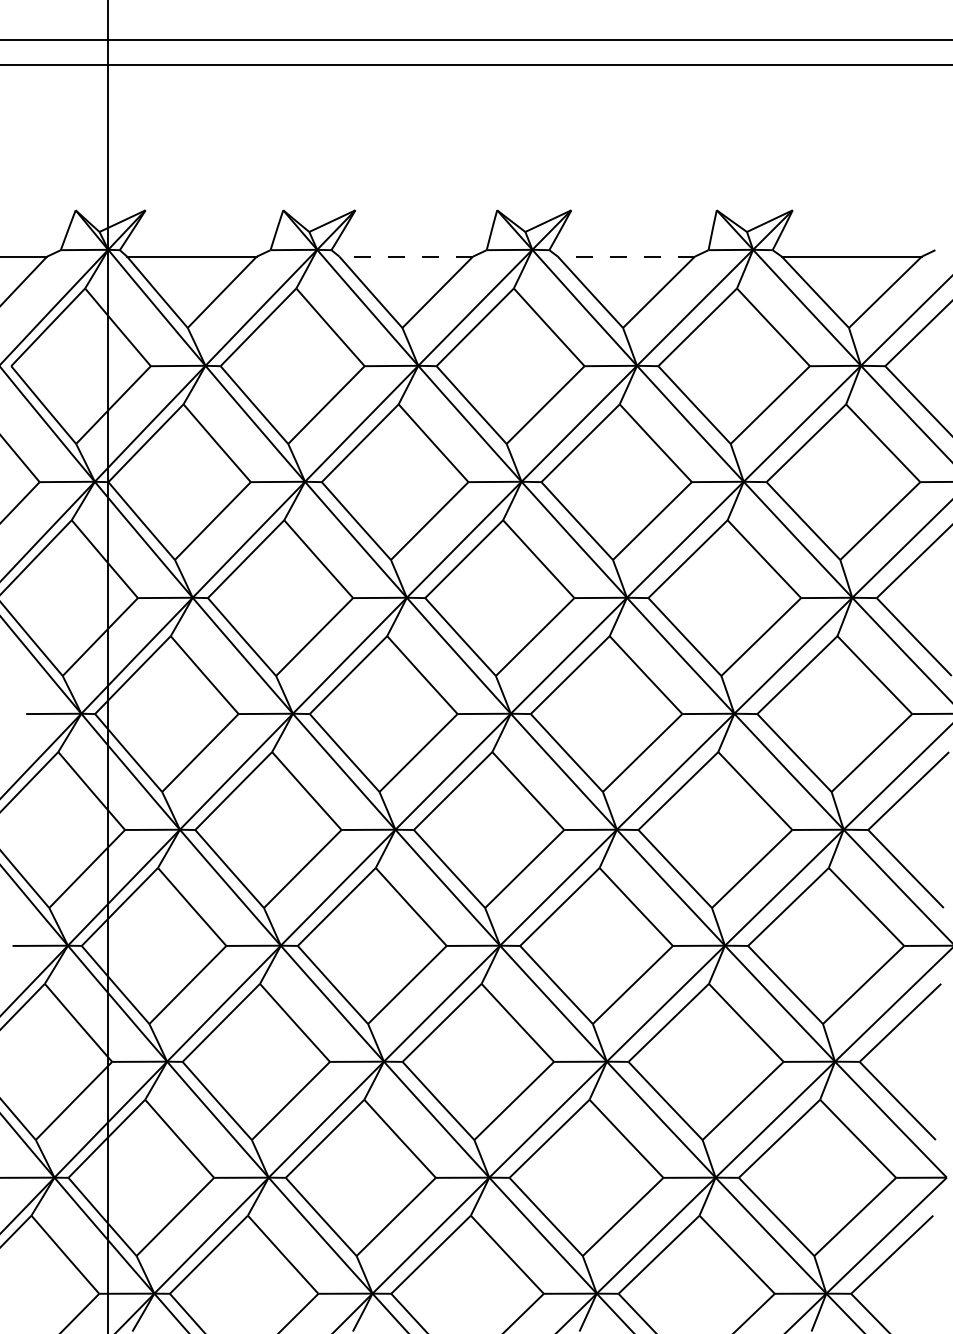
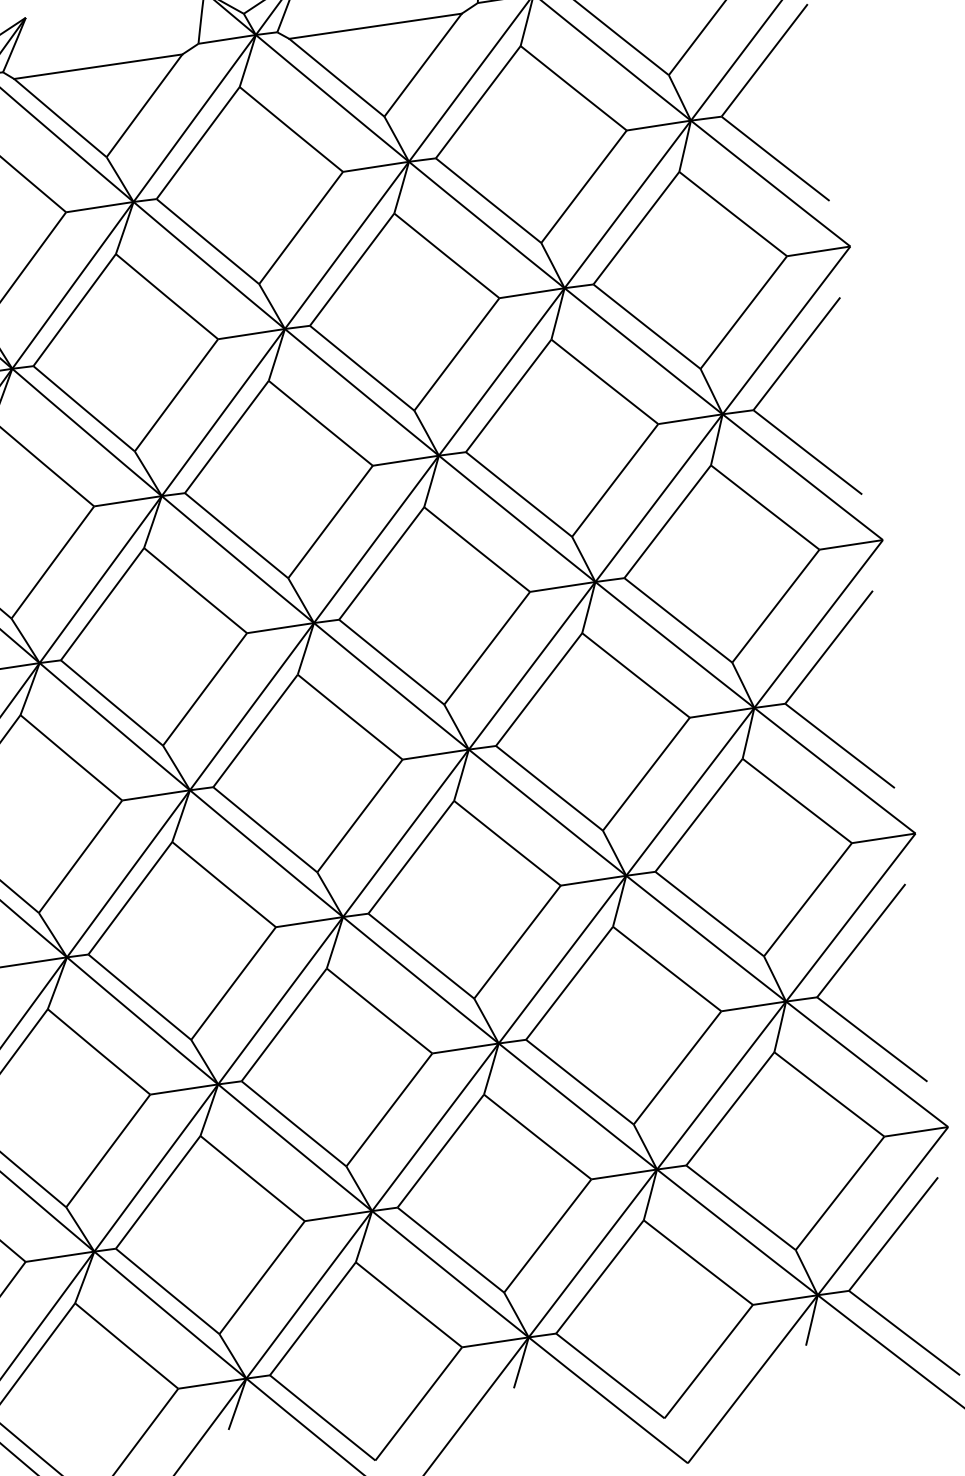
line: (406, 256) -> (98, 66), dashed -> solid
line: (626, 256) -> (375, 26), dashed -> solid

